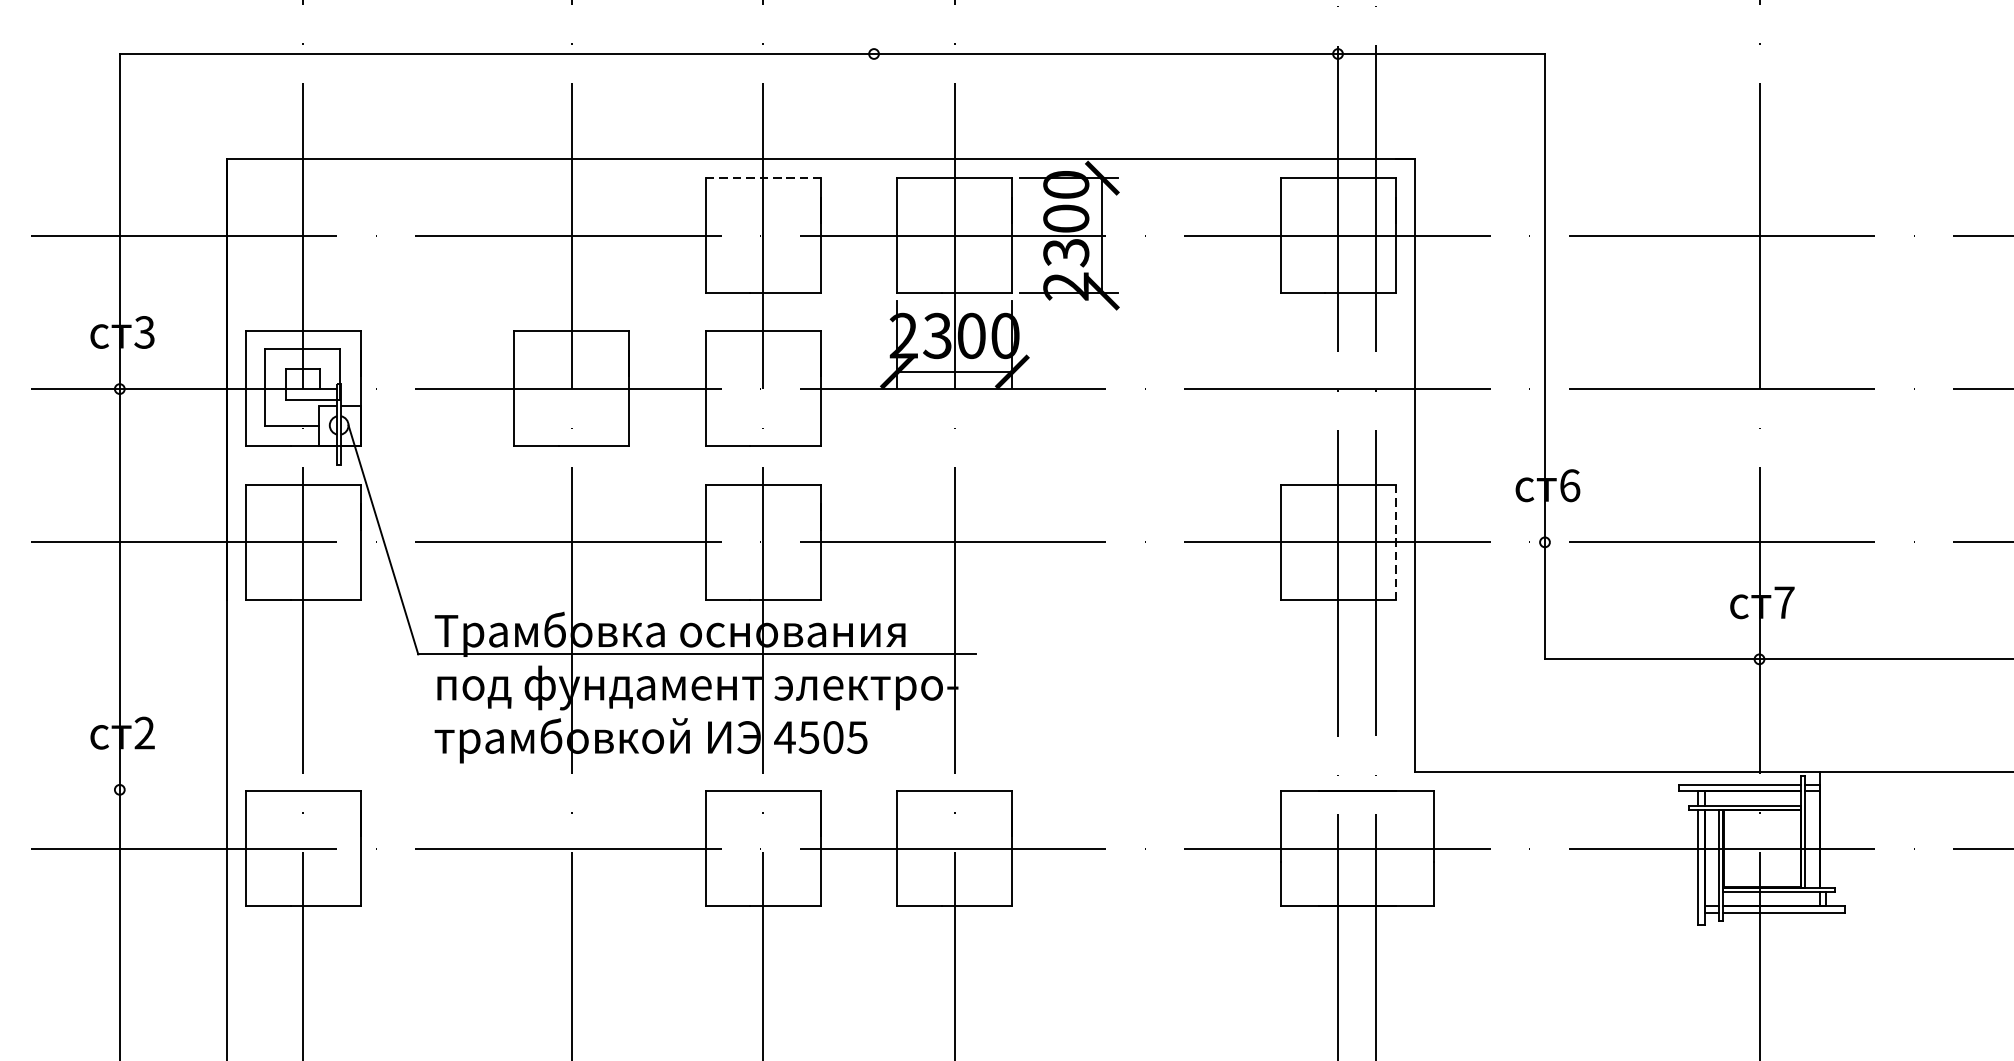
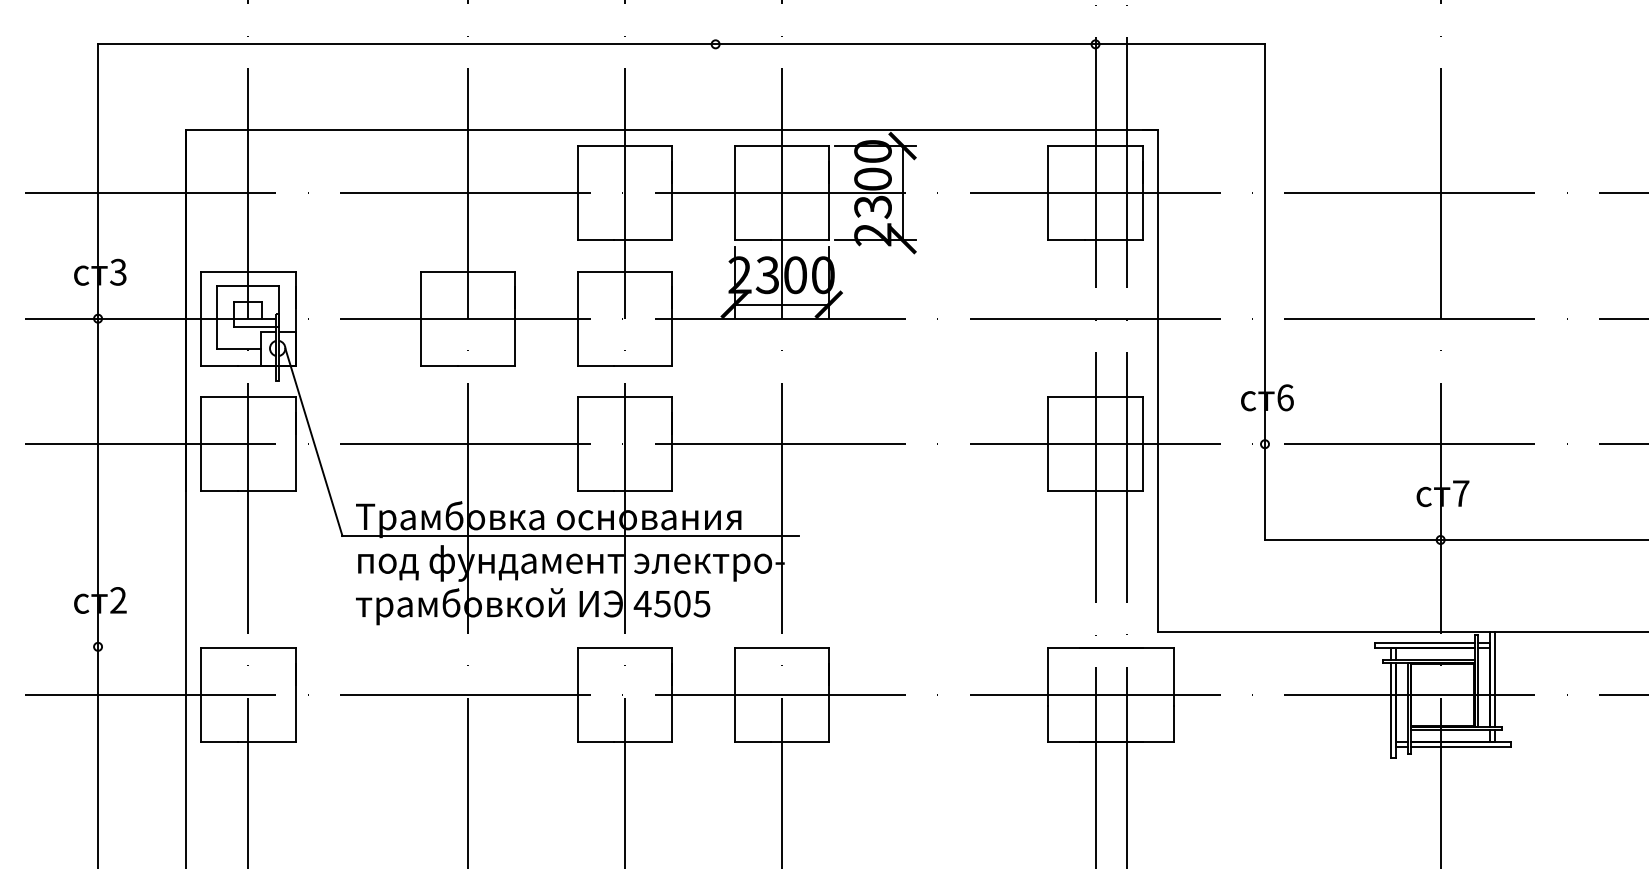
line: (763, 178) -> (625, 146), dashed -> solid
line: (1395, 542) -> (1142, 444), dashed -> solid
line: (1826, 829) -> (1495, 679), added

